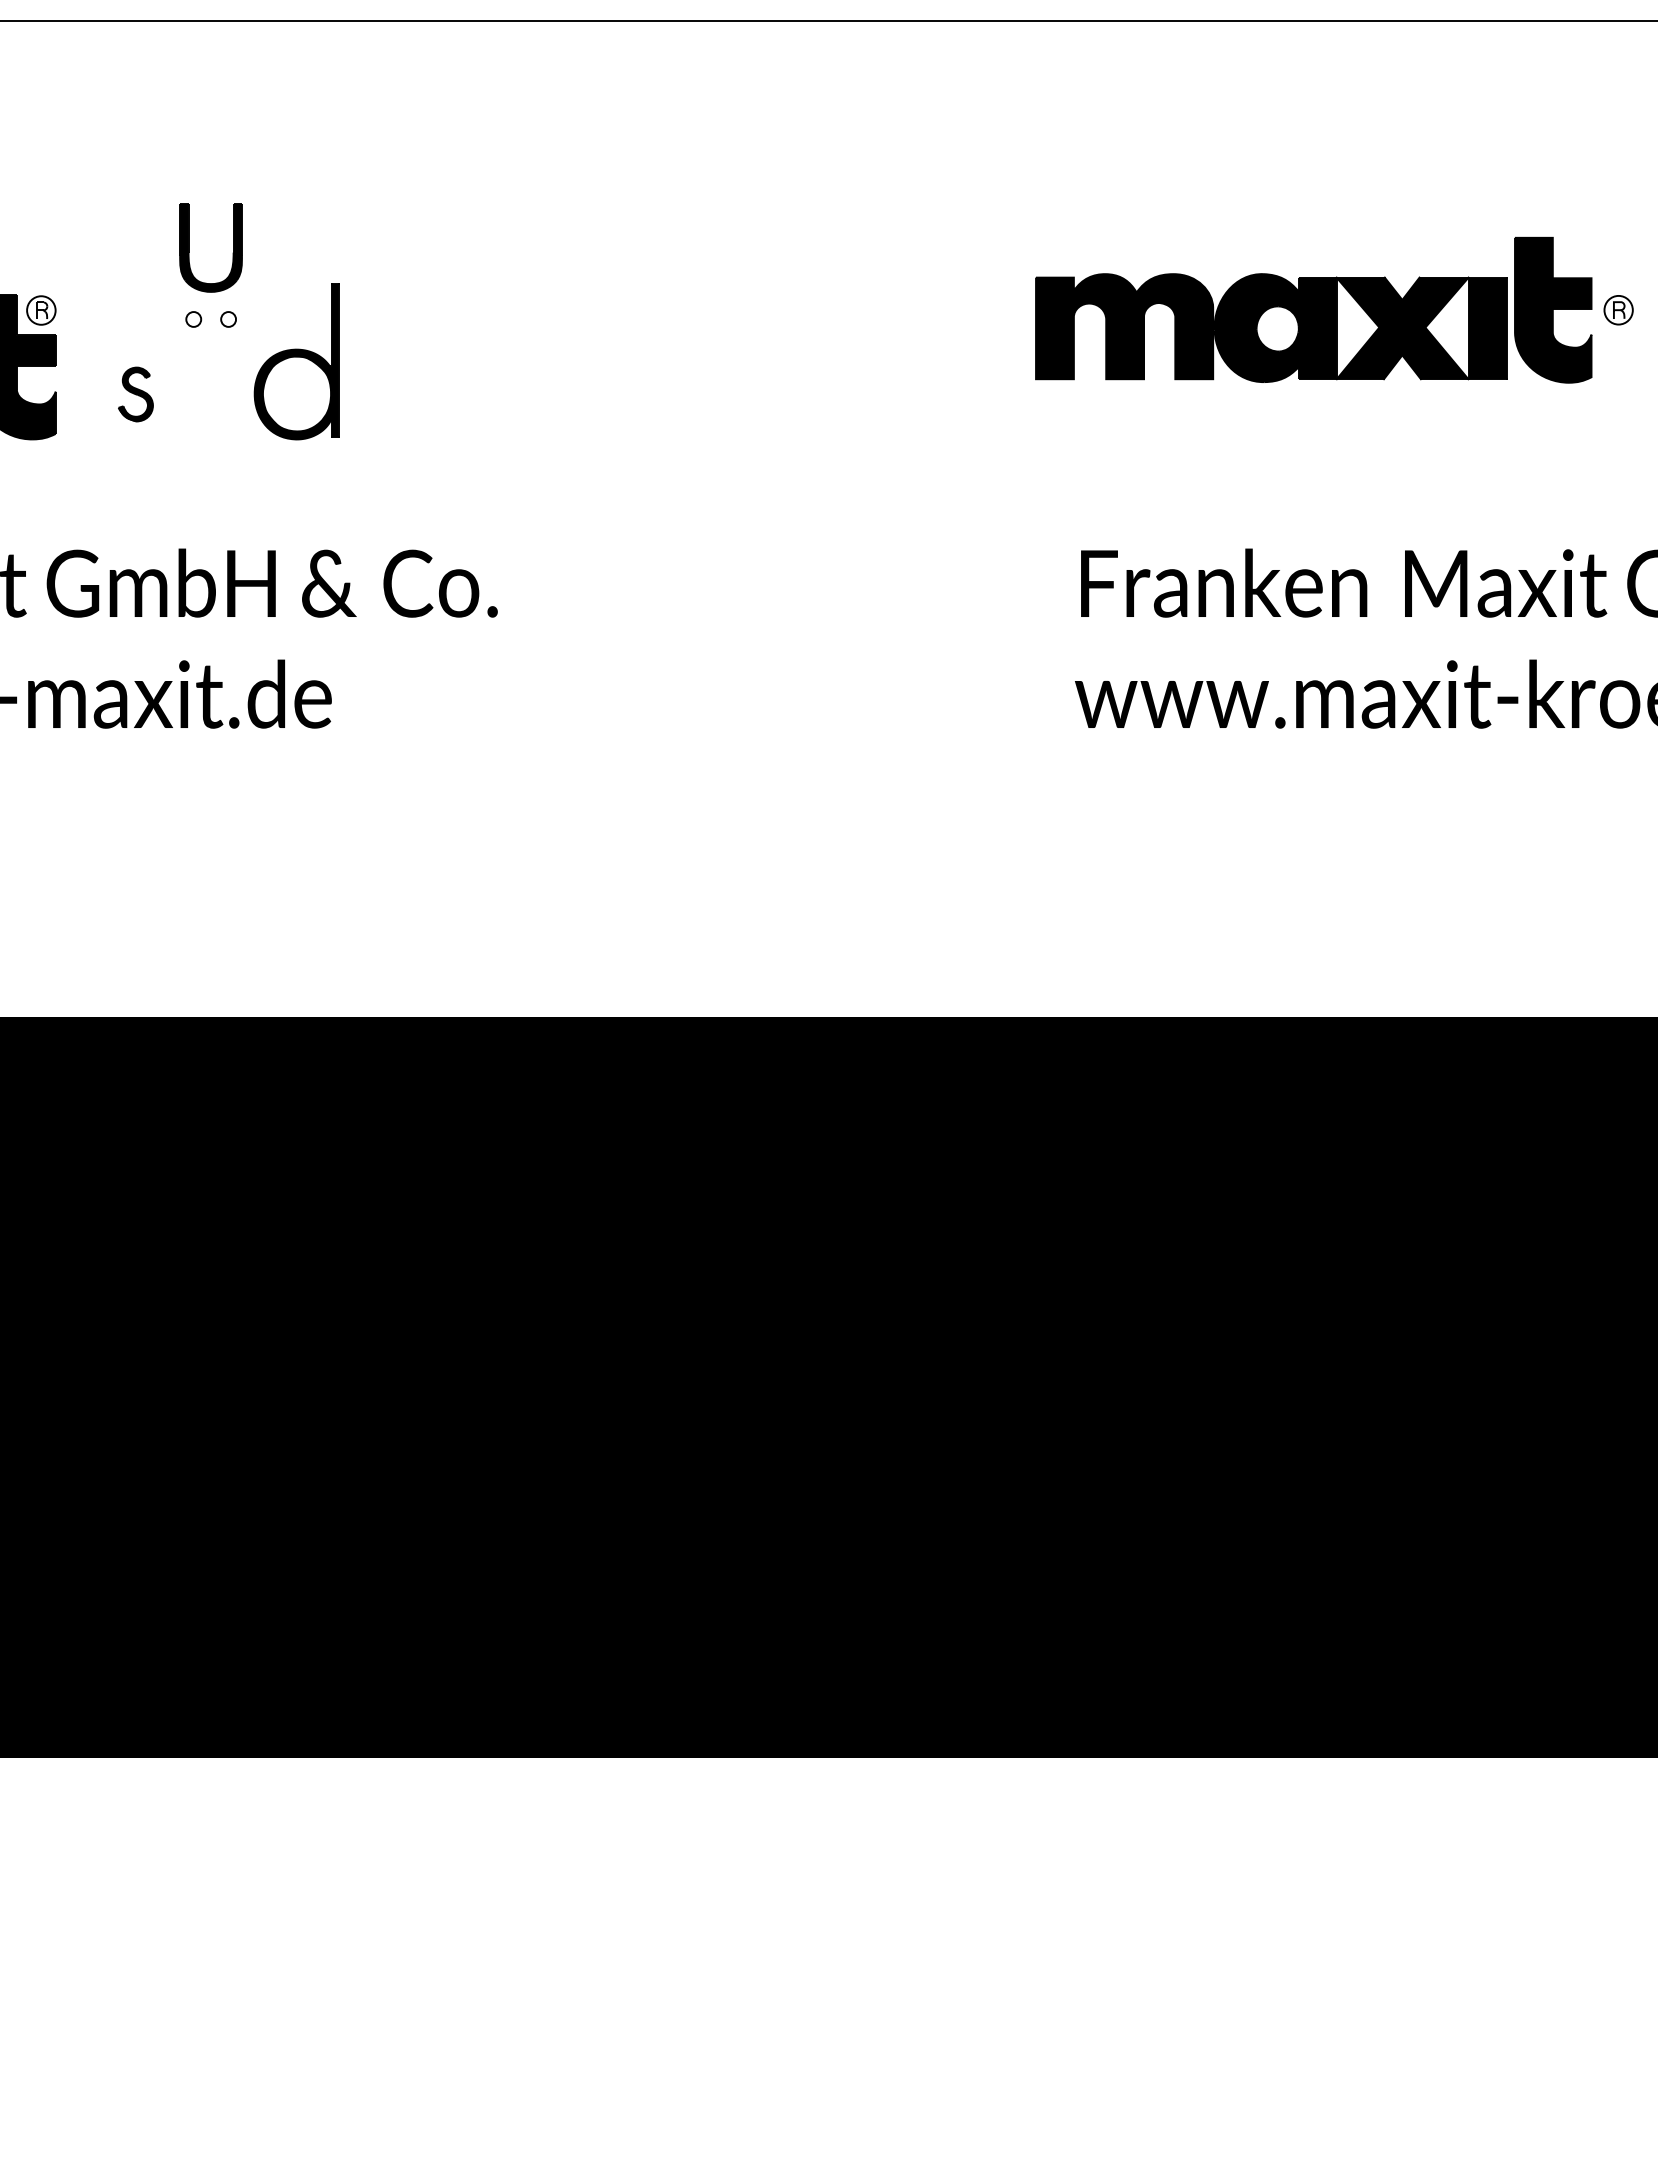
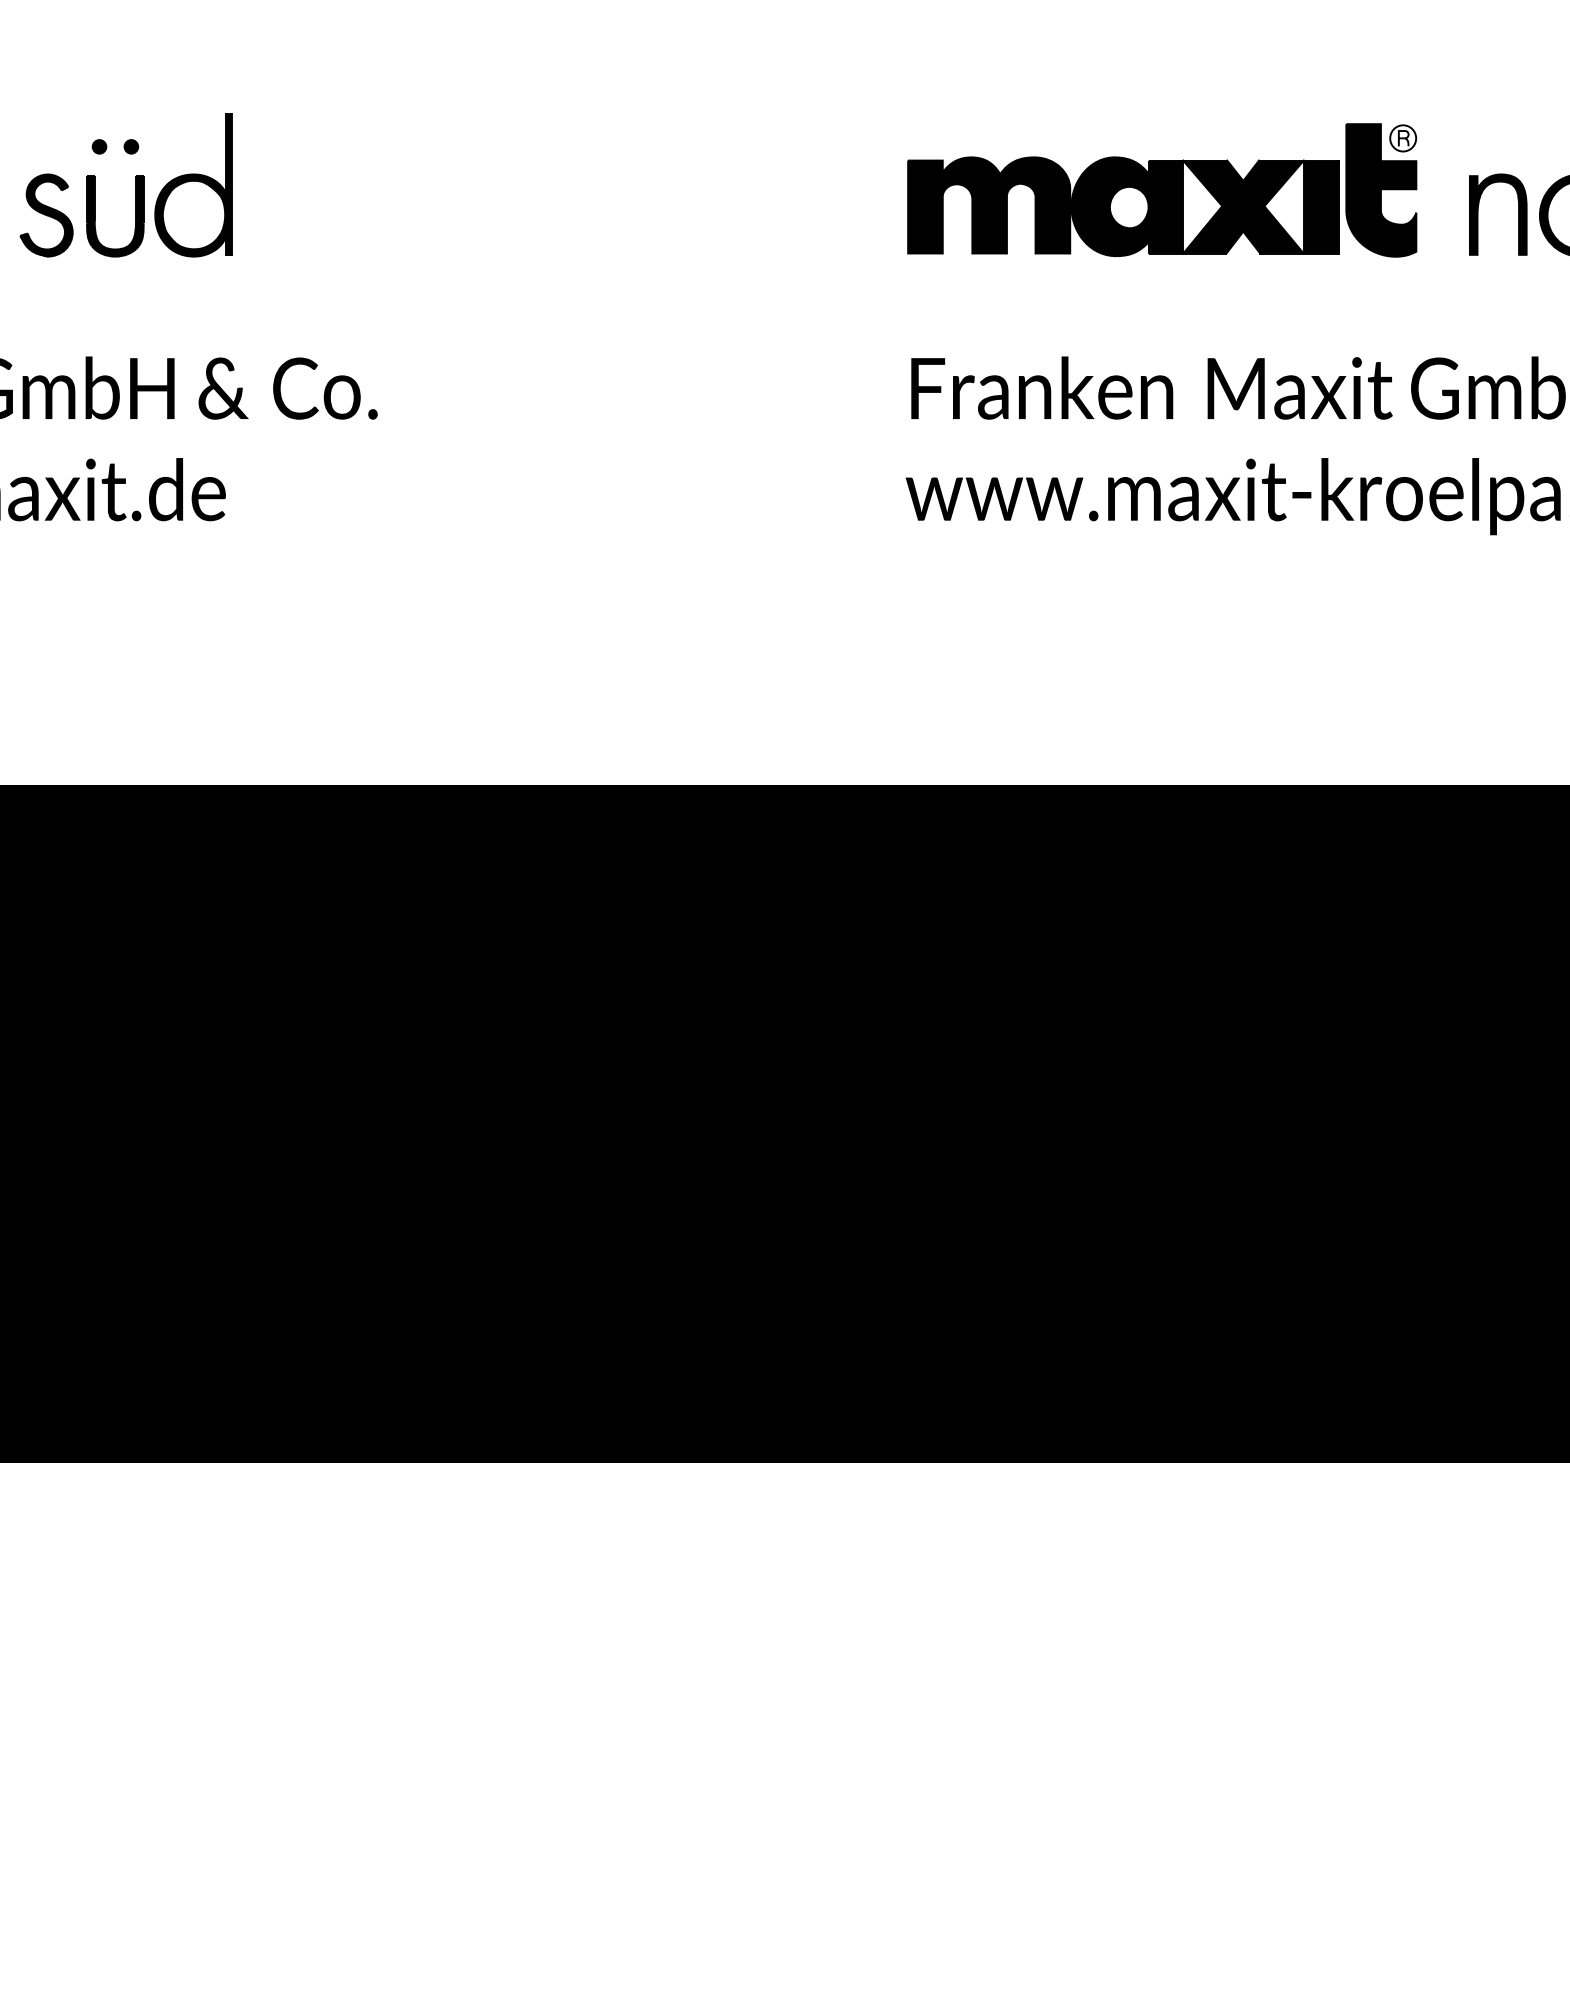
part: (189, 248) -> (95, 216), moved
part: (1314, 310) -> (1162, 190), moved
fill: (193, 319) -> (99, 146), added
fill: (228, 319) -> (131, 146), added
part: (135, 394) -> (46, 215), size x1.67

